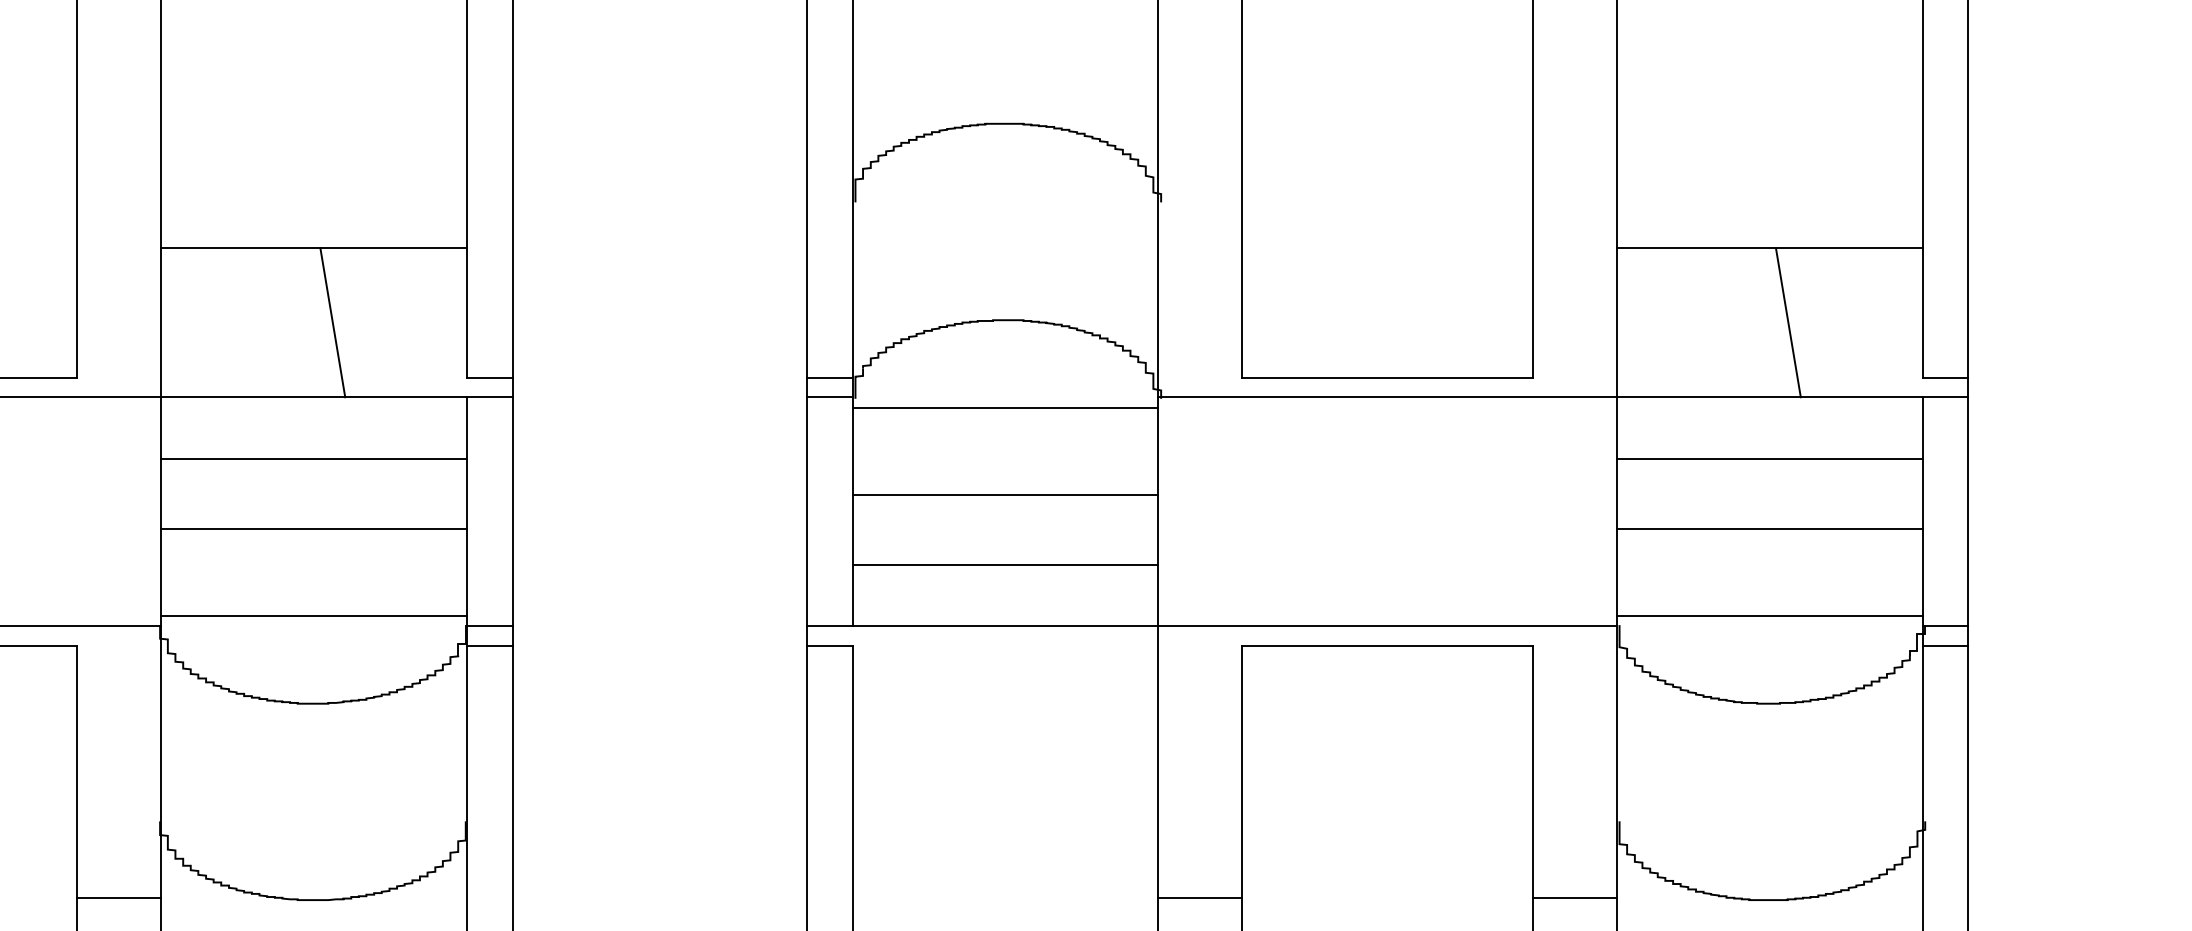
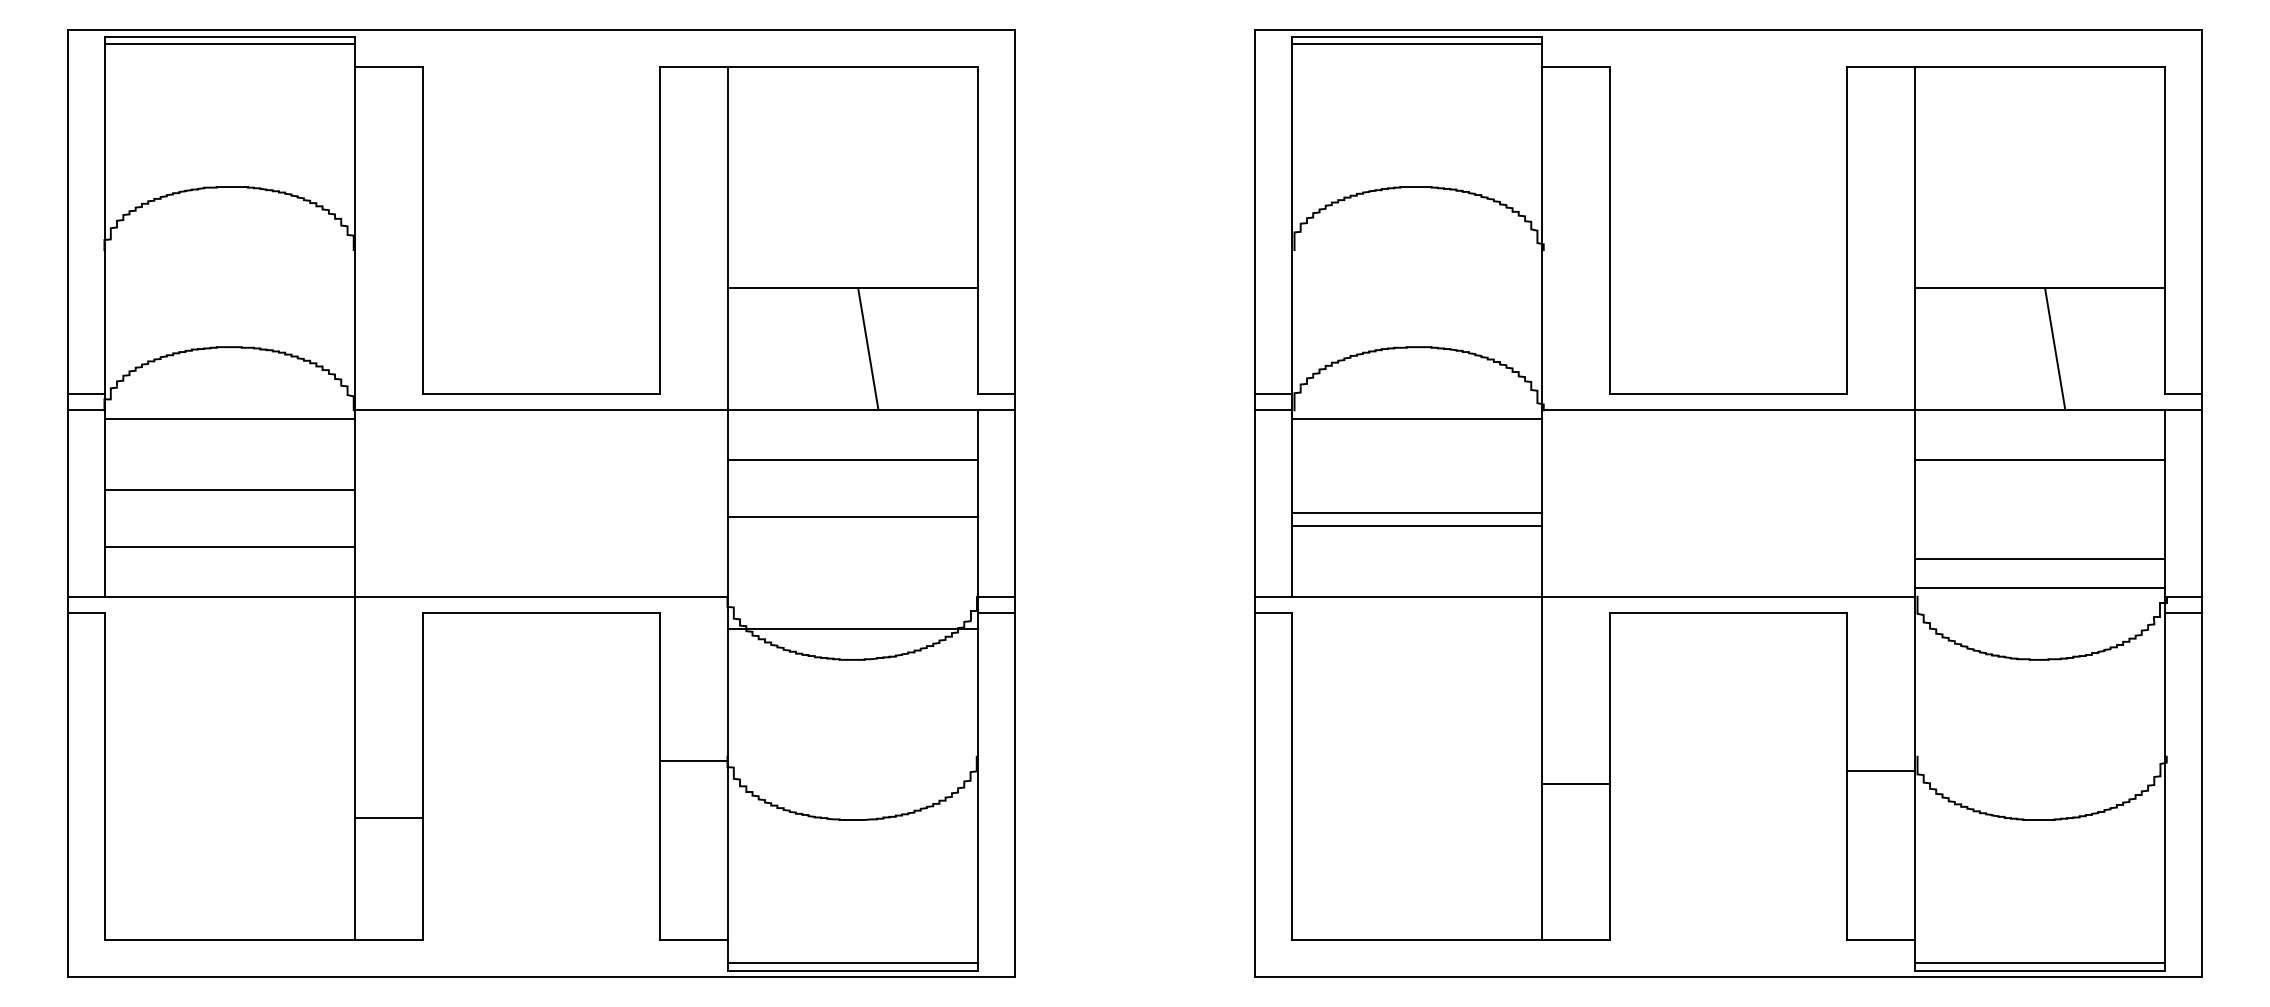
line: (1005, 494) -> (1416, 525), moved
line: (1769, 529) -> (2039, 559), moved
line: (1005, 564) -> (1416, 512), moved
line: (313, 616) -> (852, 629), moved
line: (118, 898) -> (693, 761), moved
line: (1200, 898) -> (1575, 784), moved
line: (1574, 898) -> (1880, 771), moved

